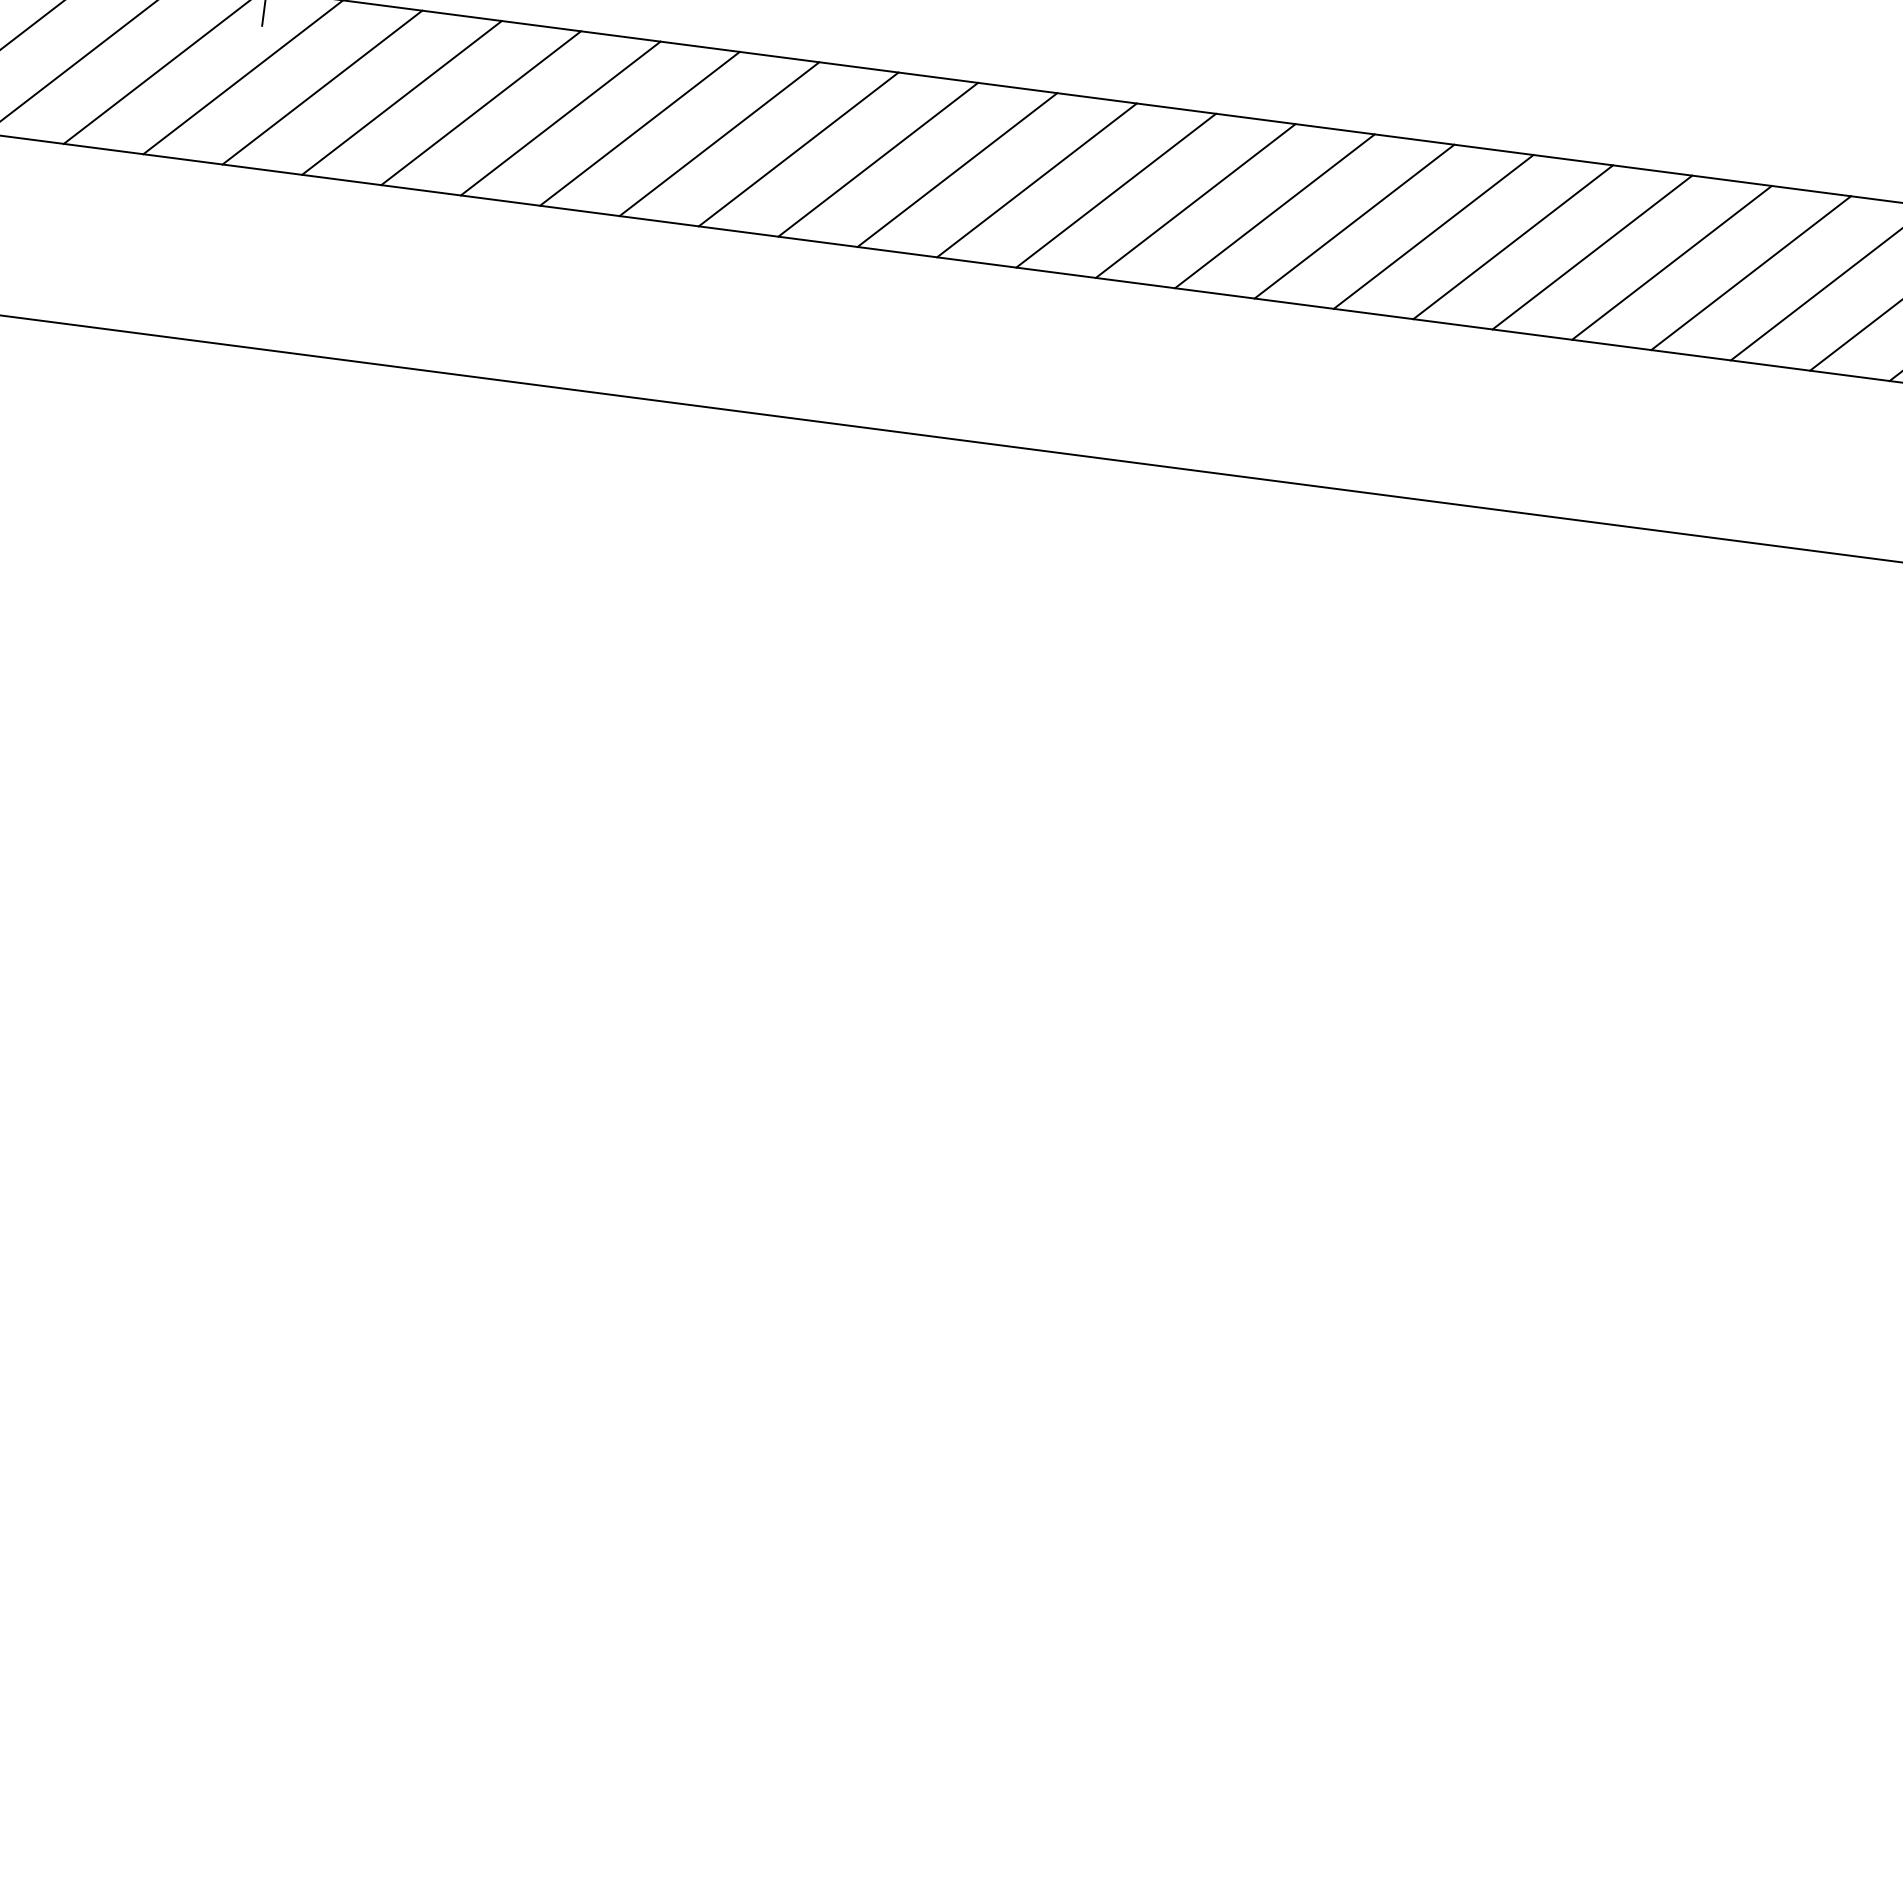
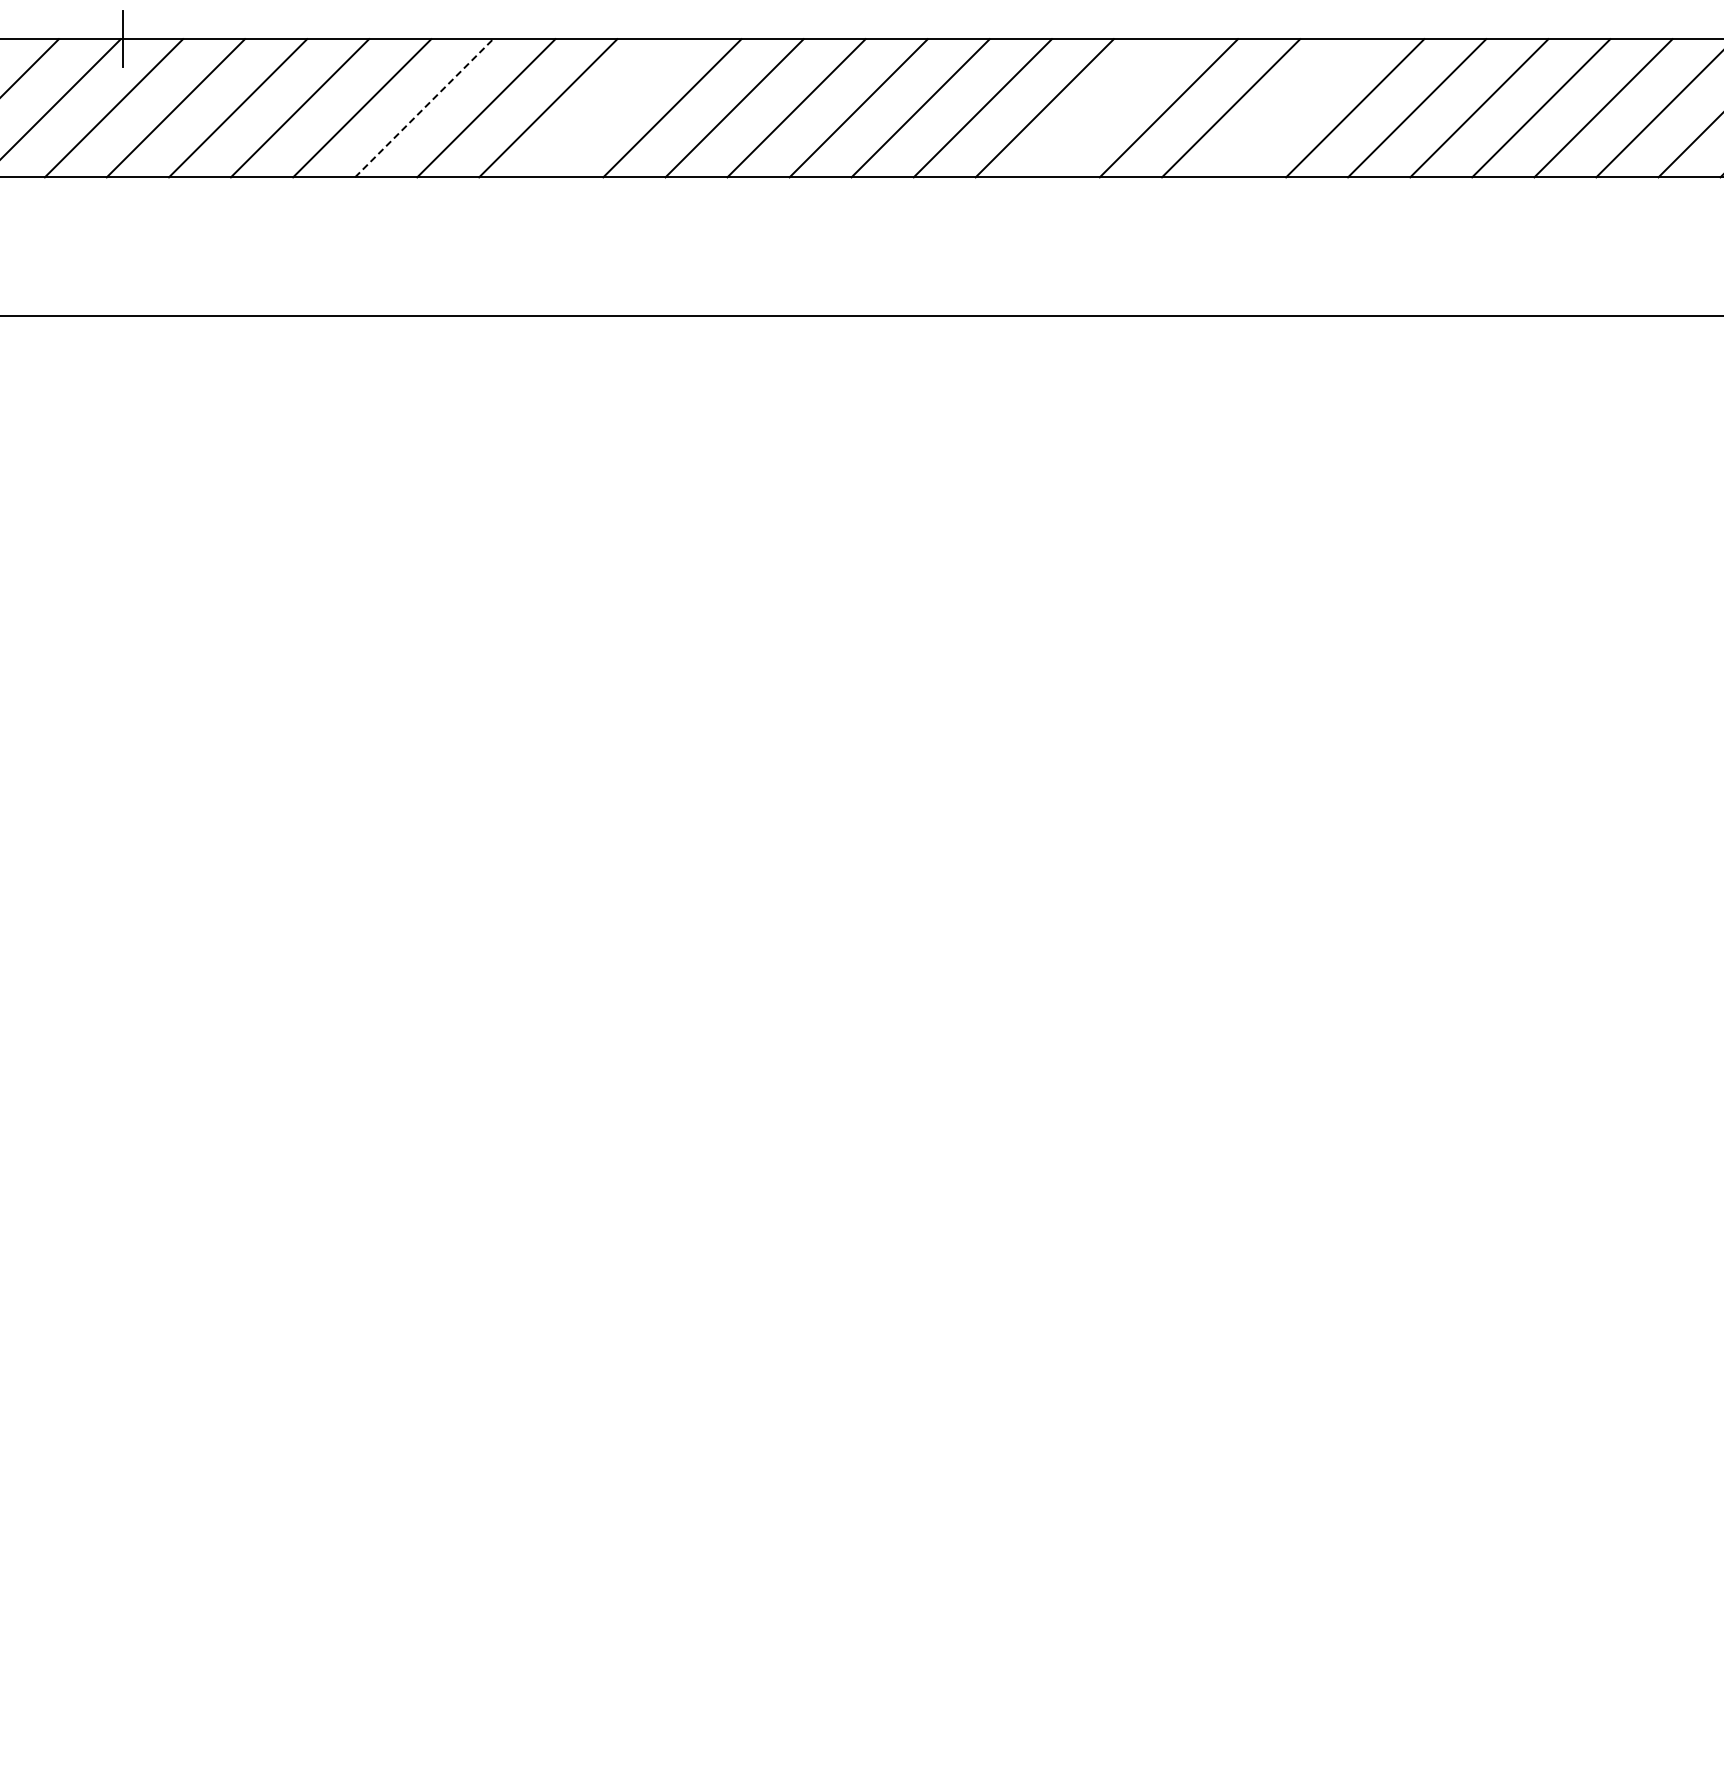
line: (640, 129) -> (424, 108), solid -> dashed
line: (878, 160) -> (610, 108), removed
line: (1512, 242) -> (1106, 108), removed
line: (1750, 273) -> (1292, 108), removed

